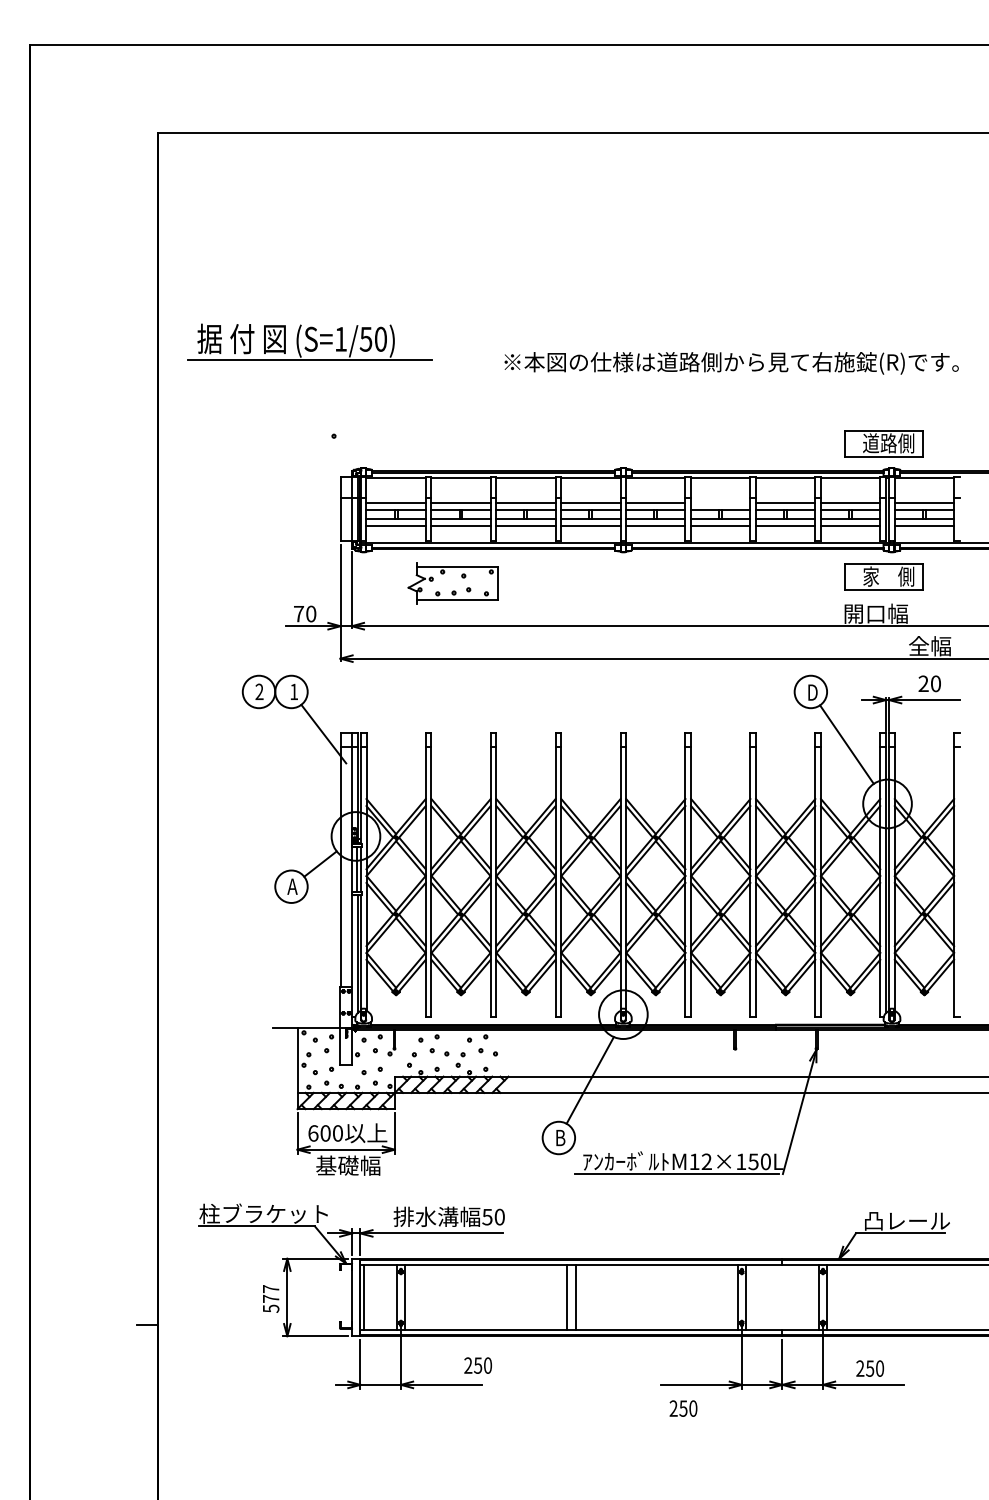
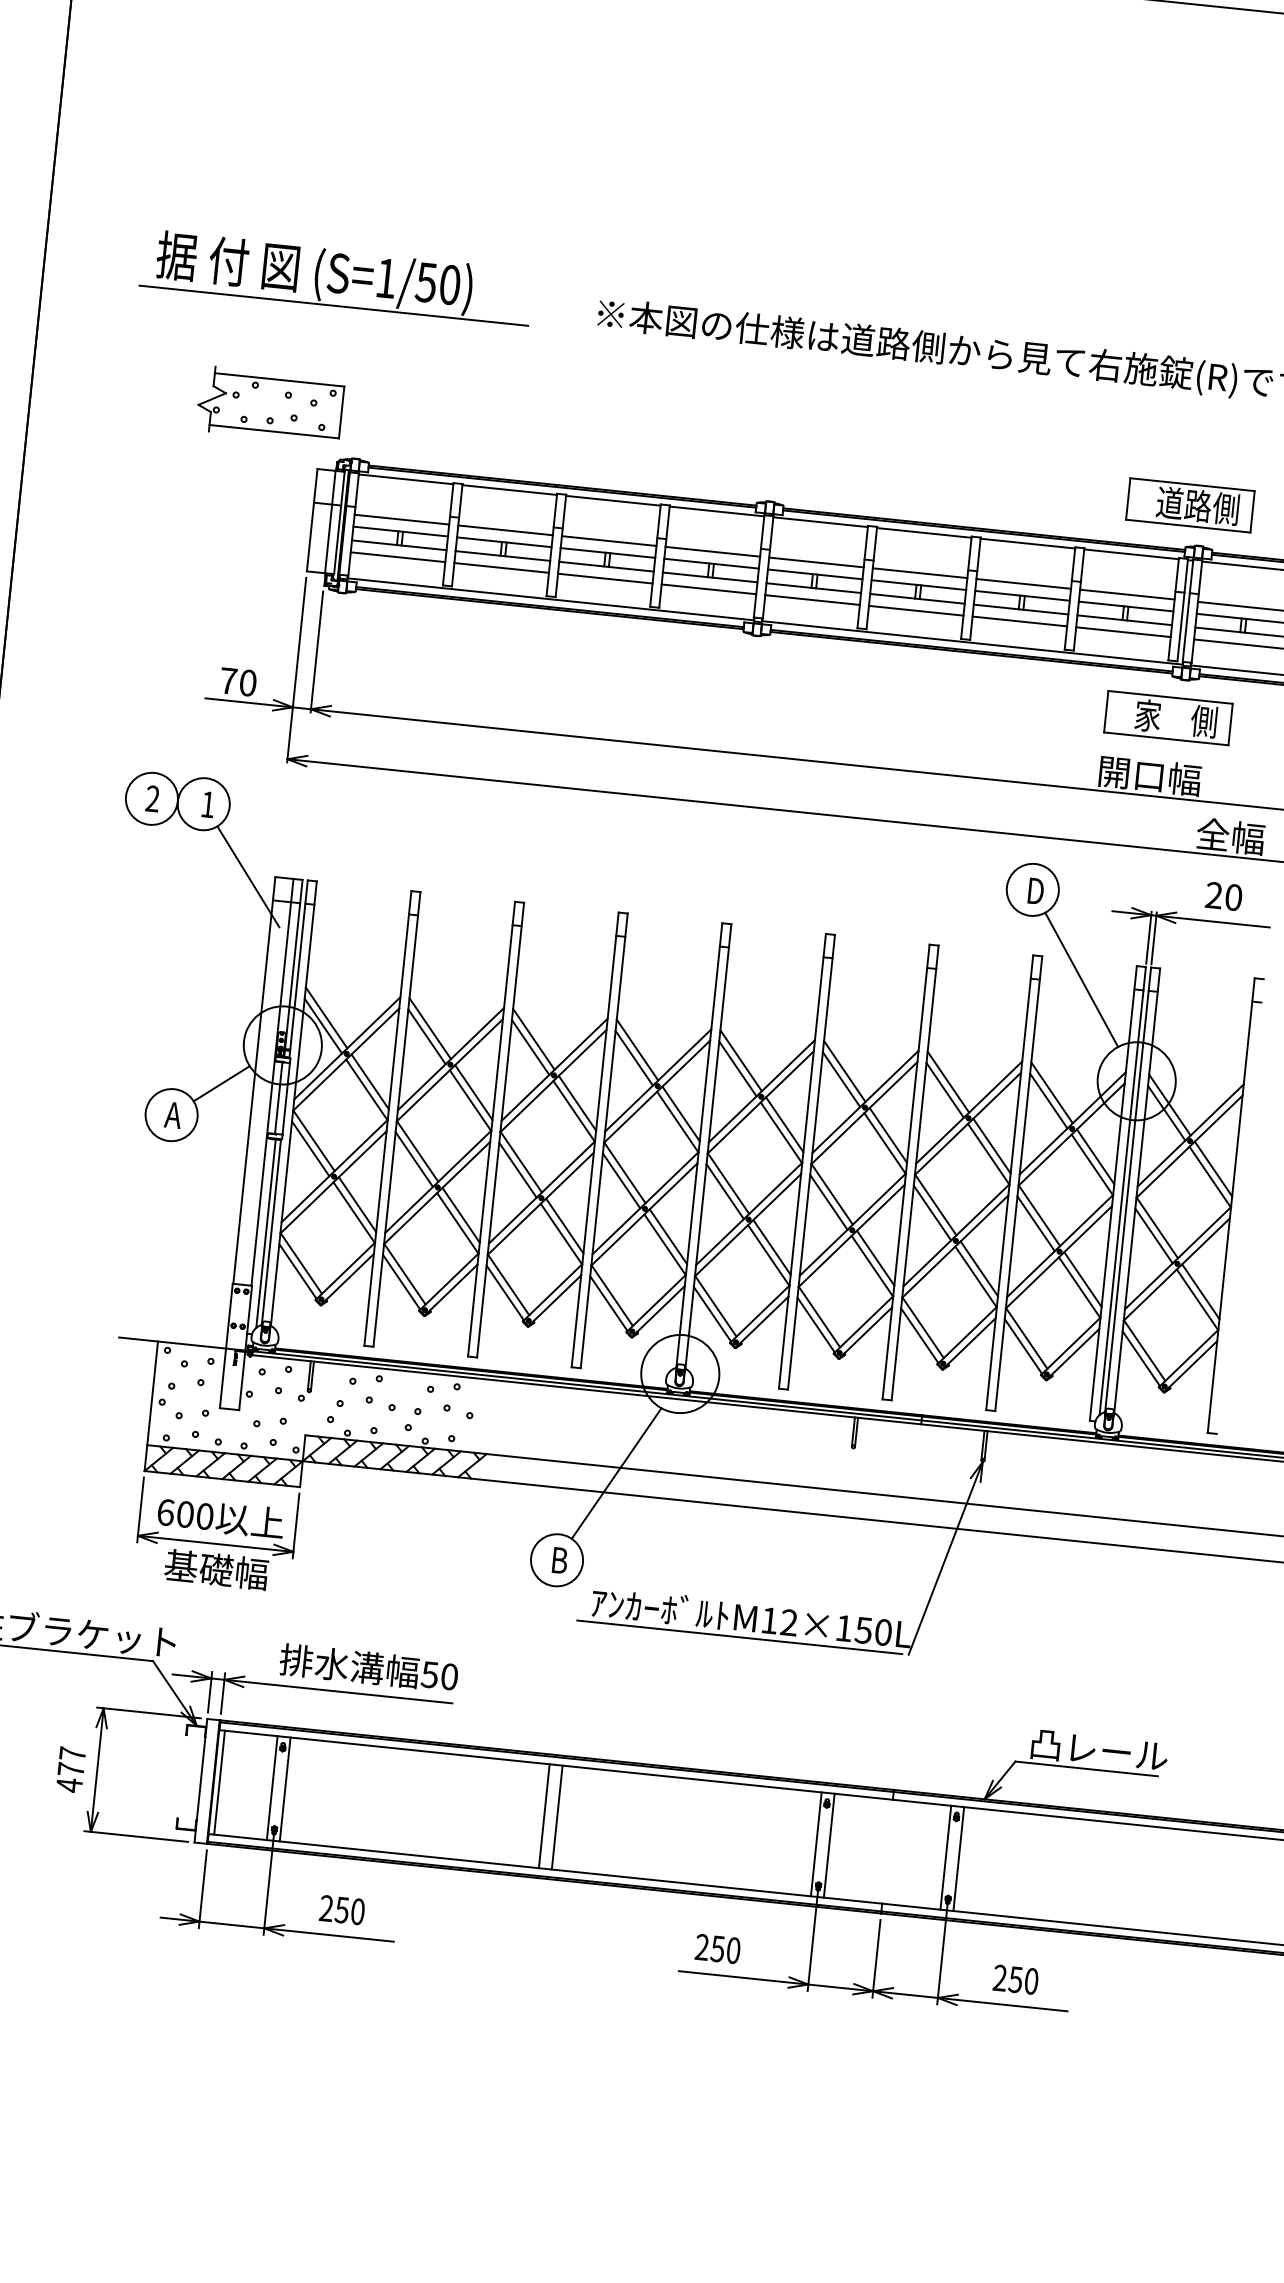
part: (309, 341) -> (335, 276), moved
line: (720, 502) -> (919, 572), added
part: (452, 583) -> (269, 405), moved
text: (271, 1308) -> (70, 1785), 577 -> 477
text: (477, 1365) -> (341, 1909), moved
text: (683, 1408) -> (717, 1948), moved

